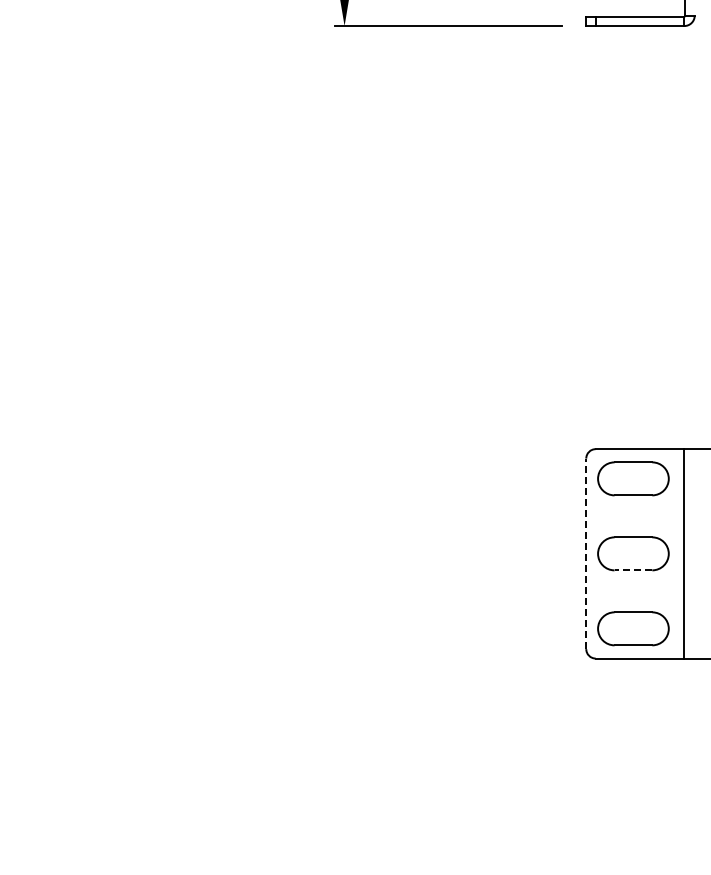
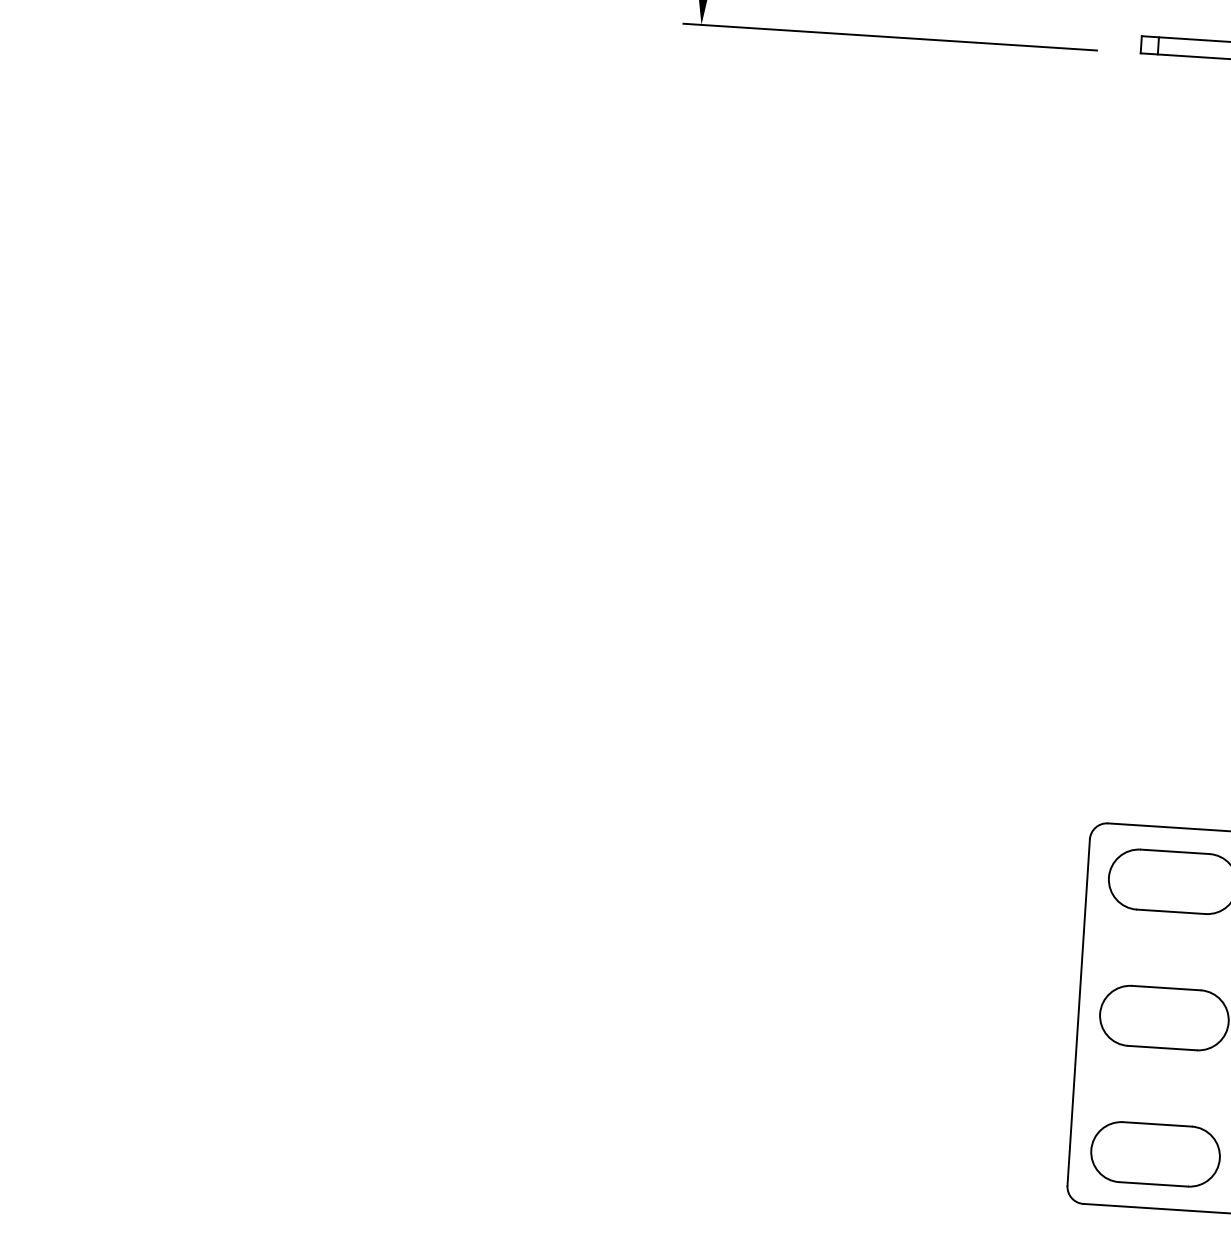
line: (586, 553) -> (1079, 1011), dashed -> solid
line: (633, 570) -> (1162, 1048), dashed -> solid

